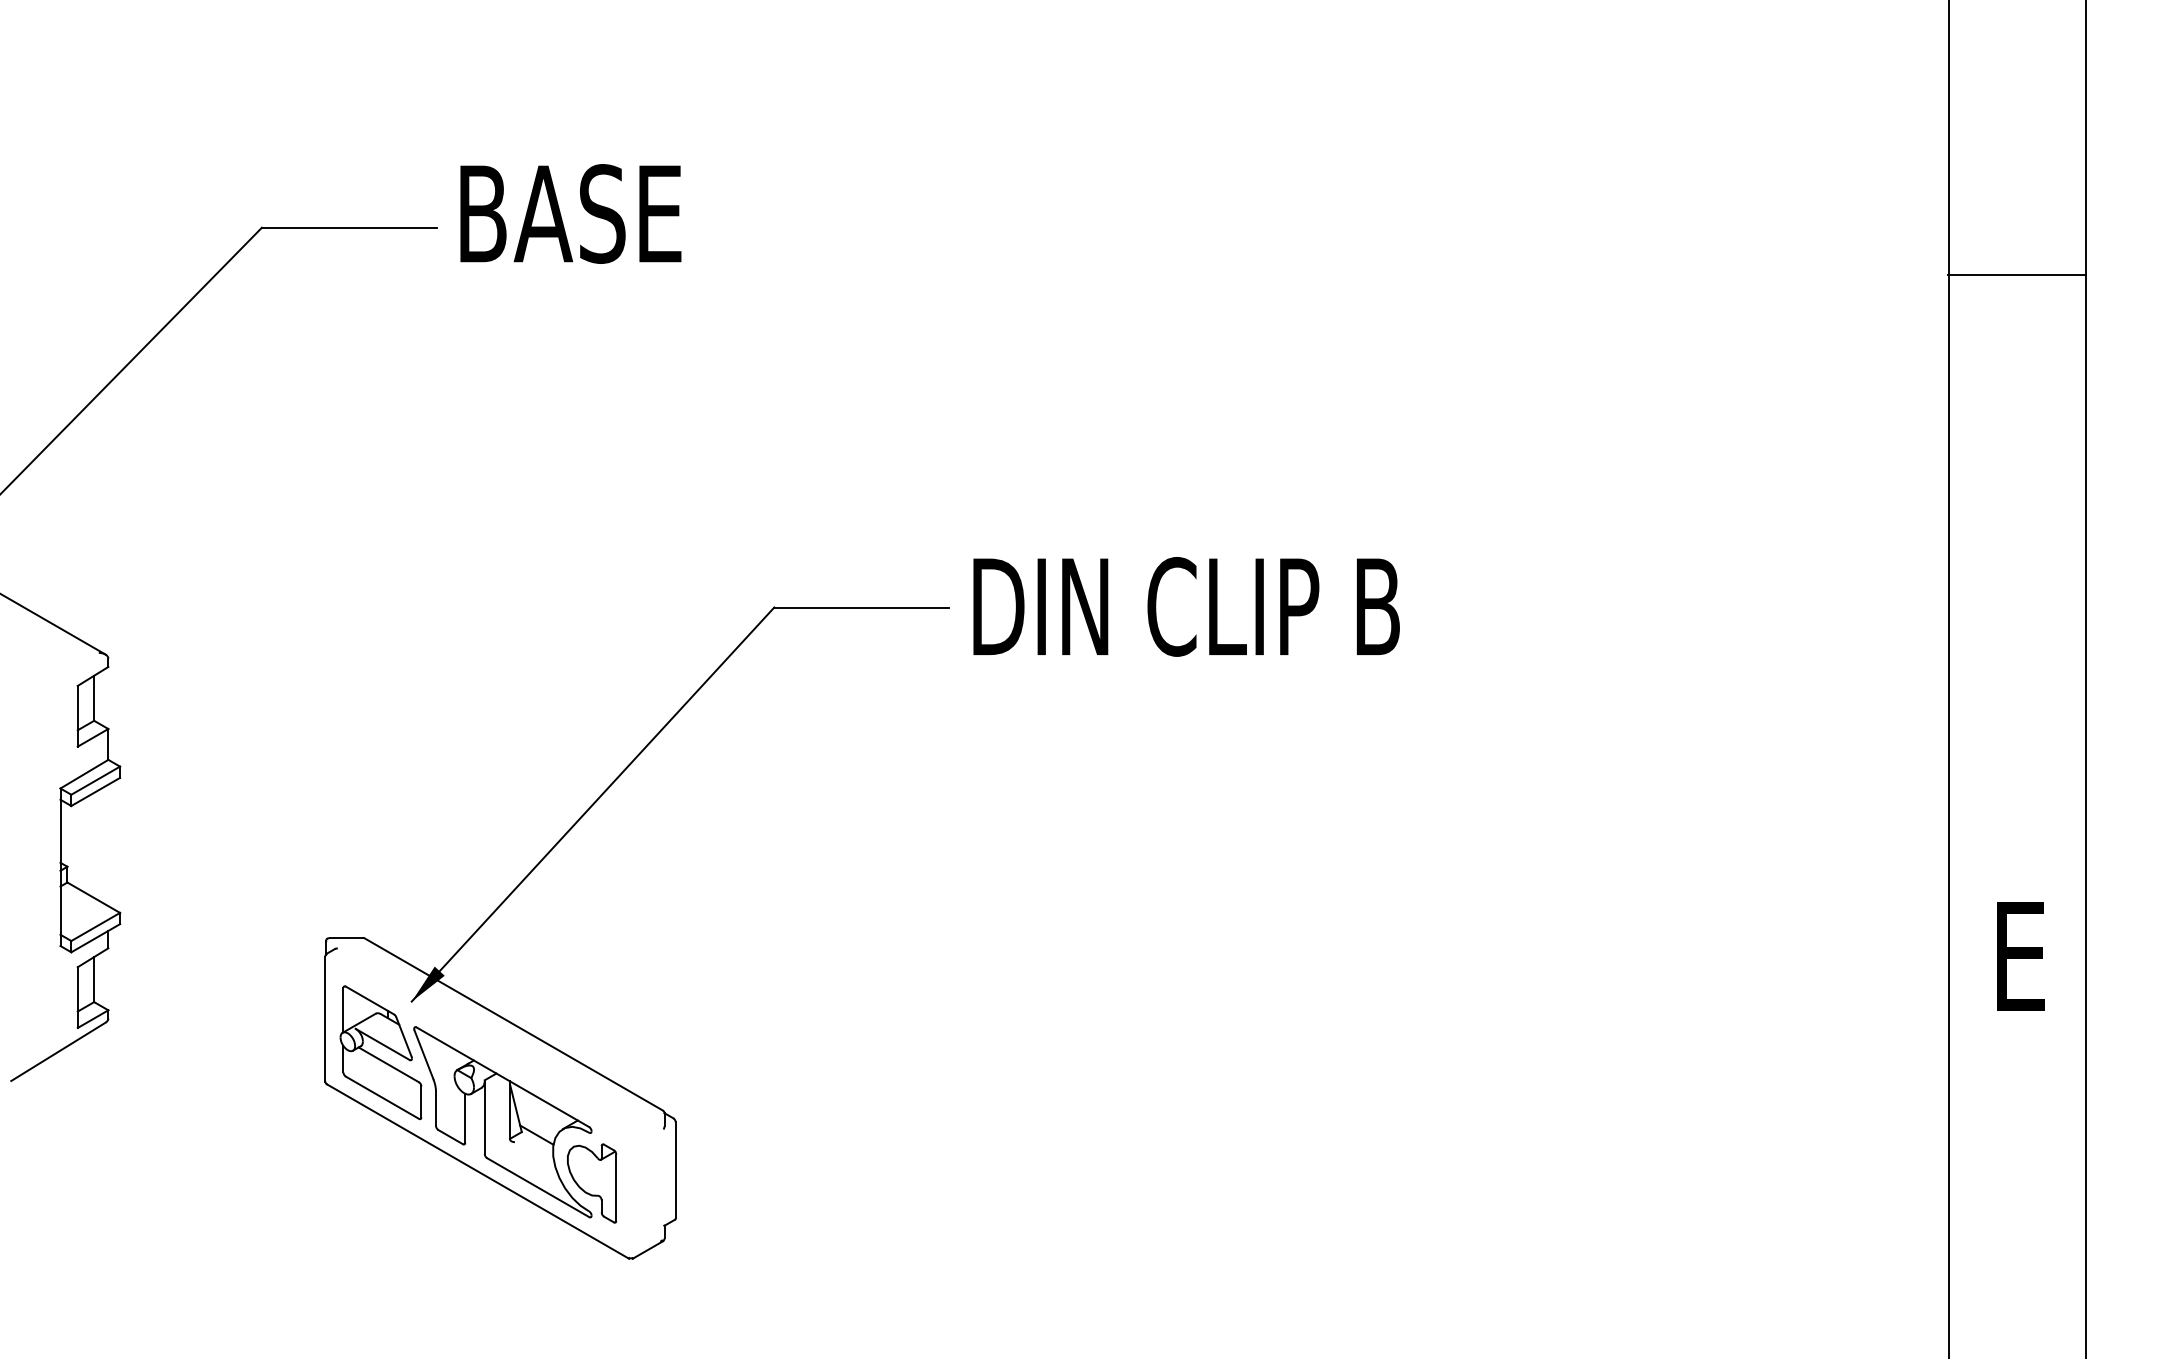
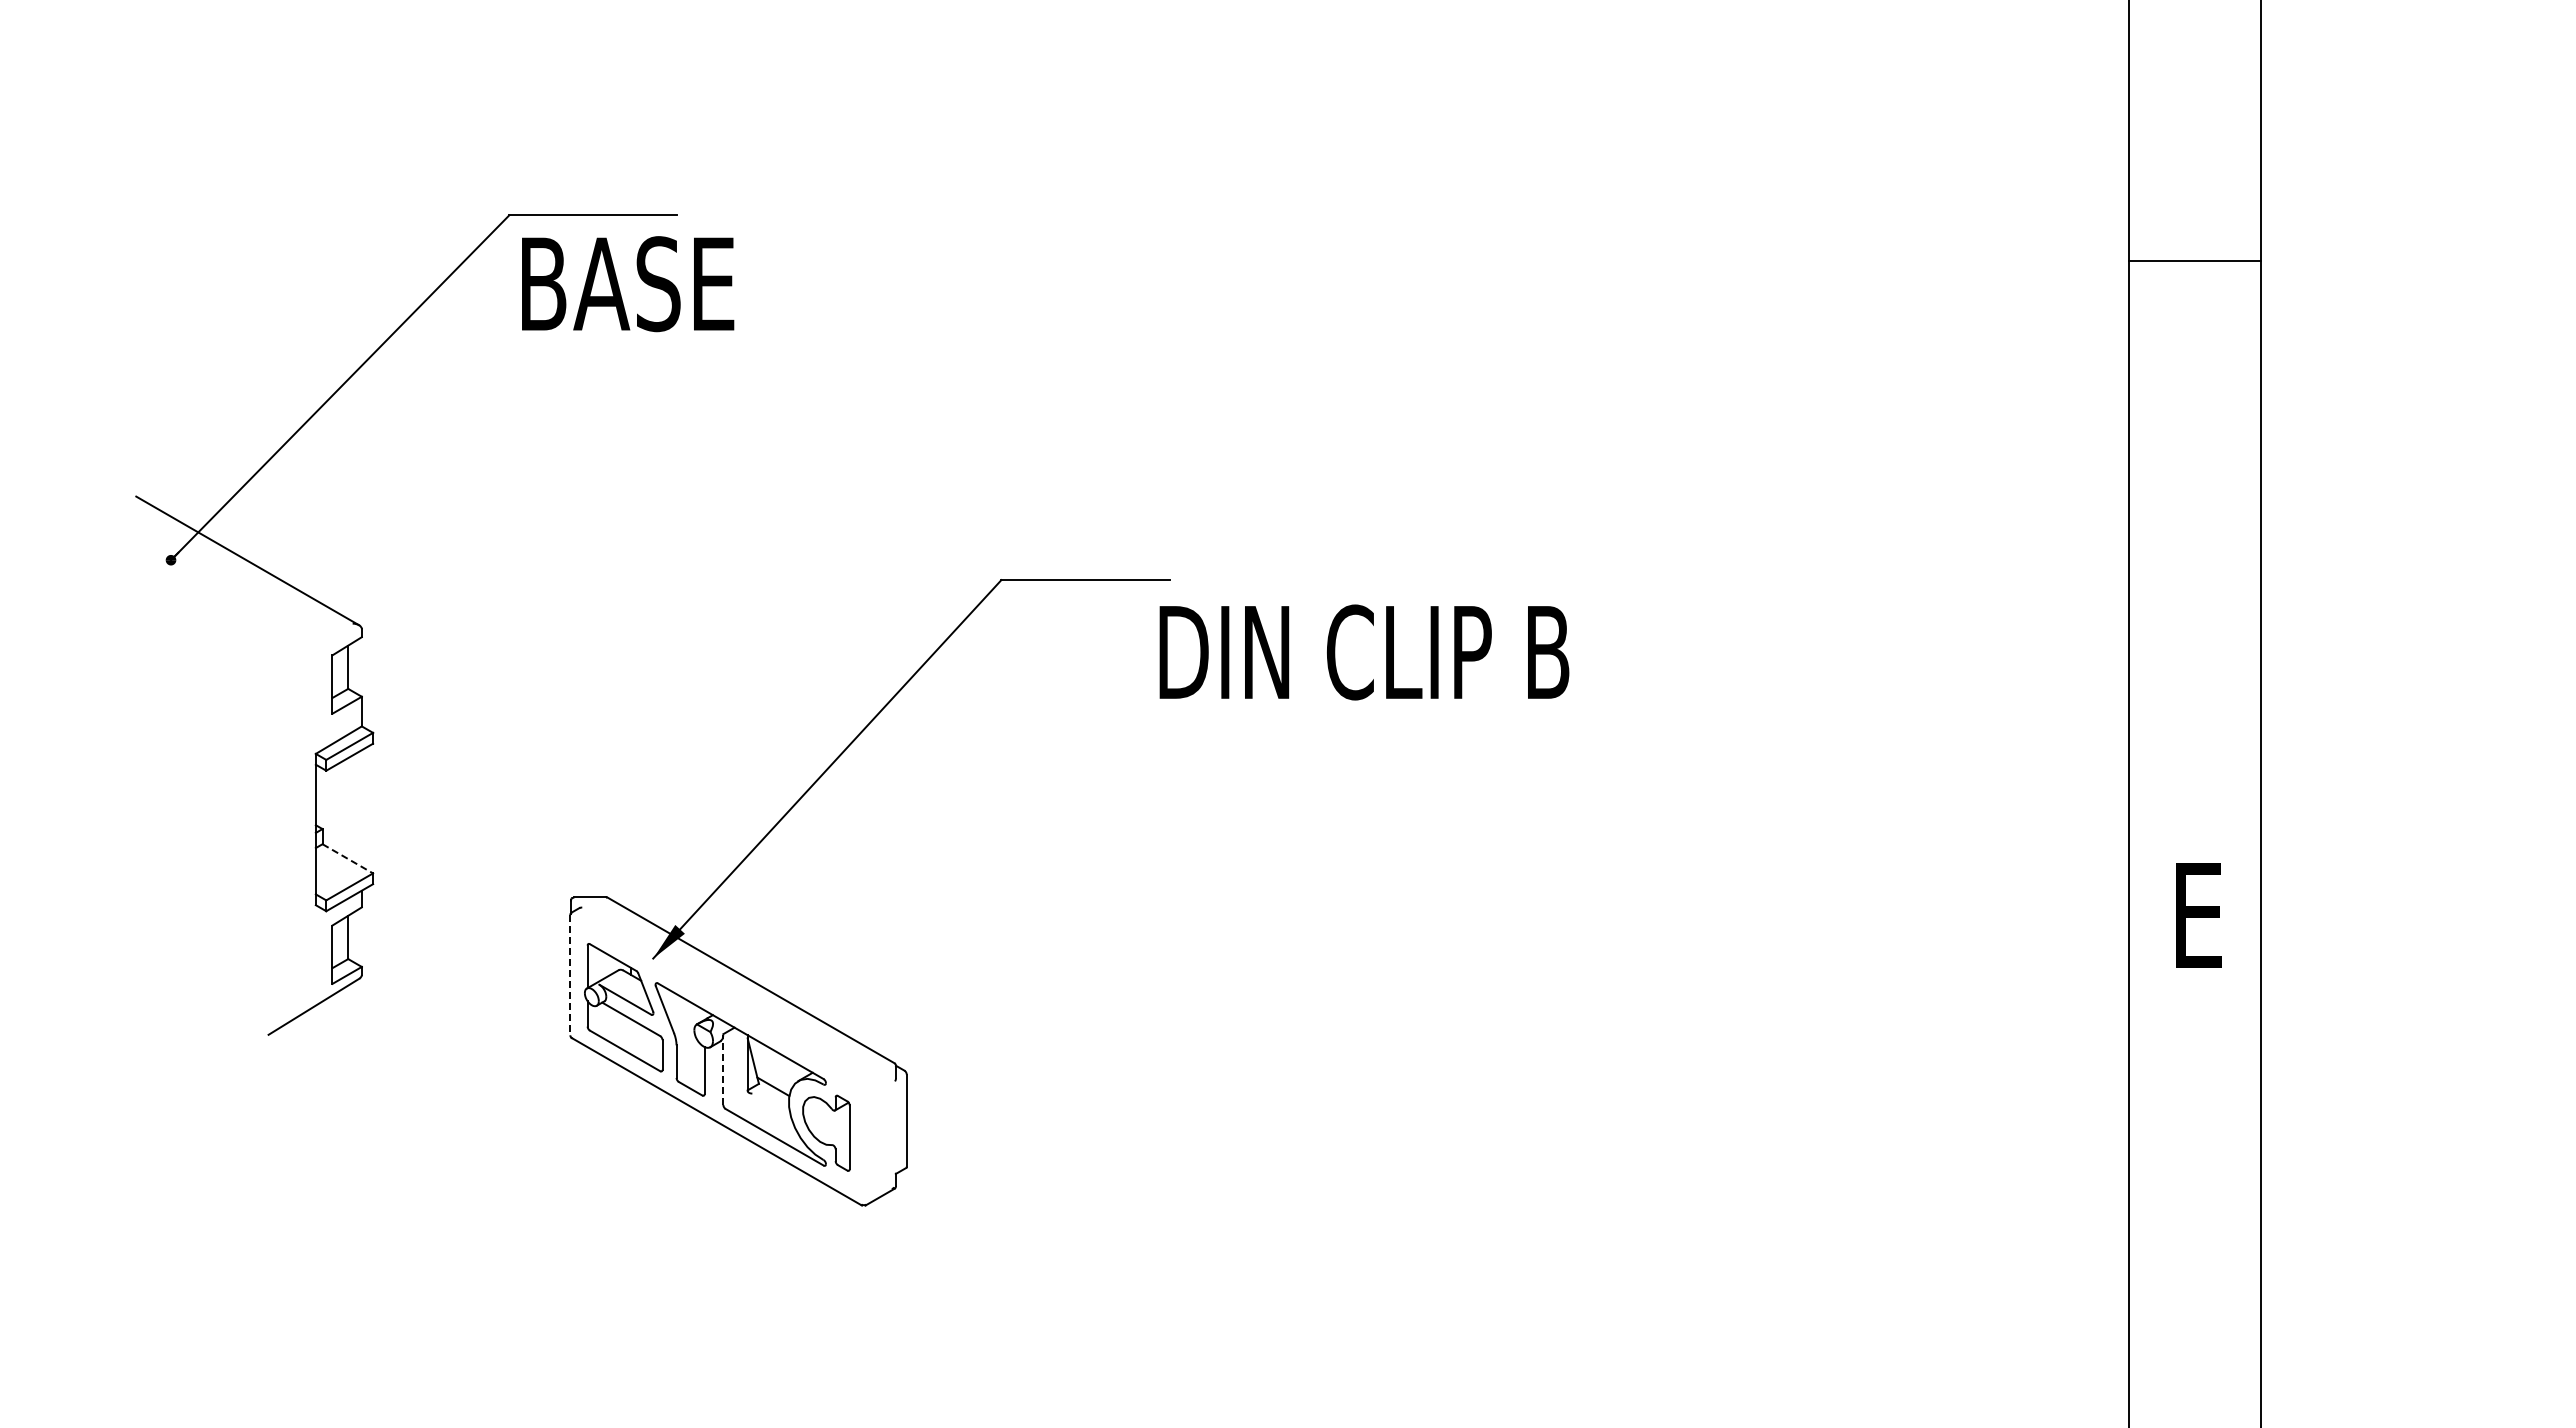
text: (571, 214) -> (628, 284), moved
text: (1186, 606) -> (1364, 652), moved
line: (94, 898) -> (348, 859), solid -> dashed
line: (325, 1019) -> (570, 975), solid -> dashed
line: (484, 1118) -> (723, 1070), solid -> dashed

